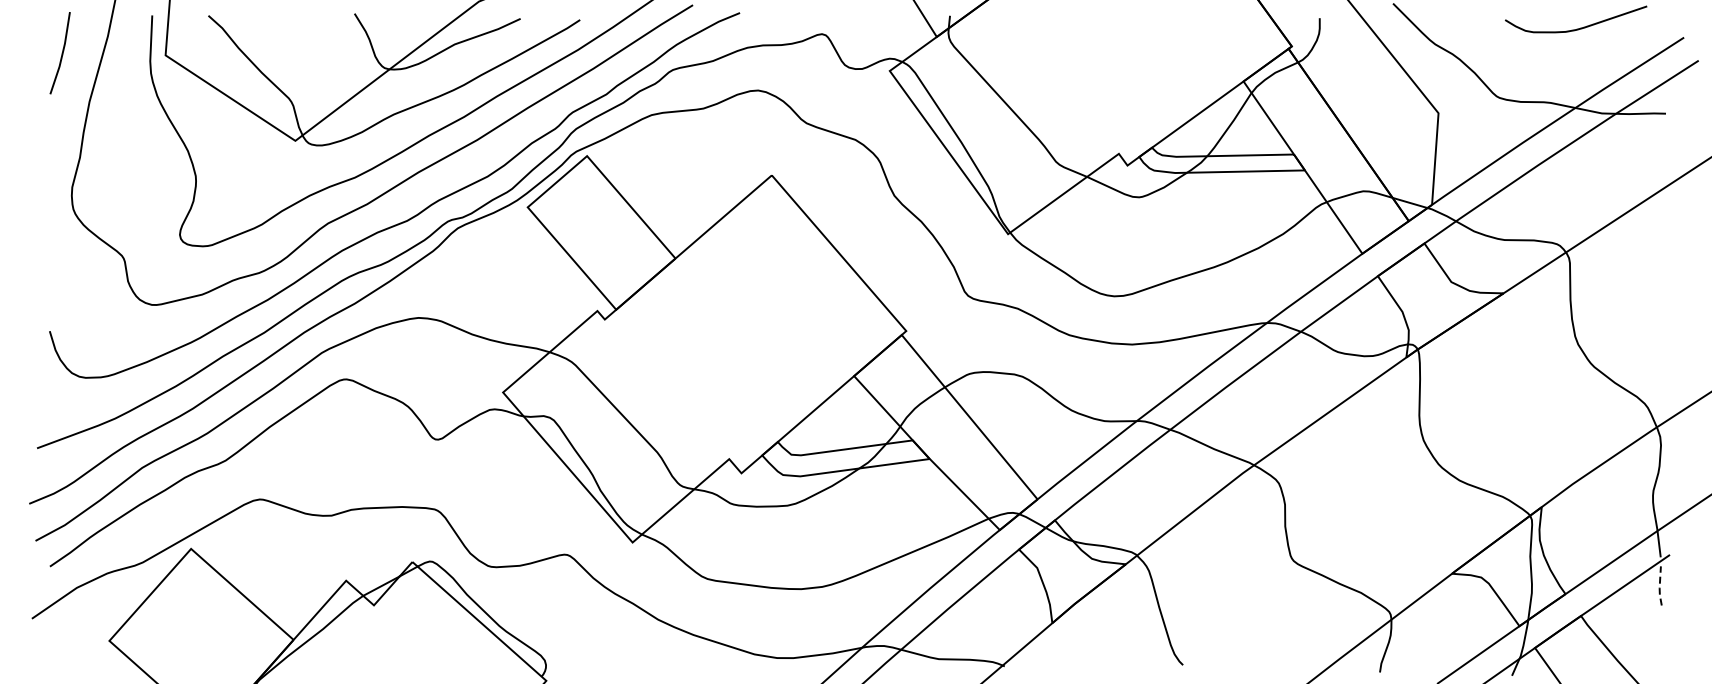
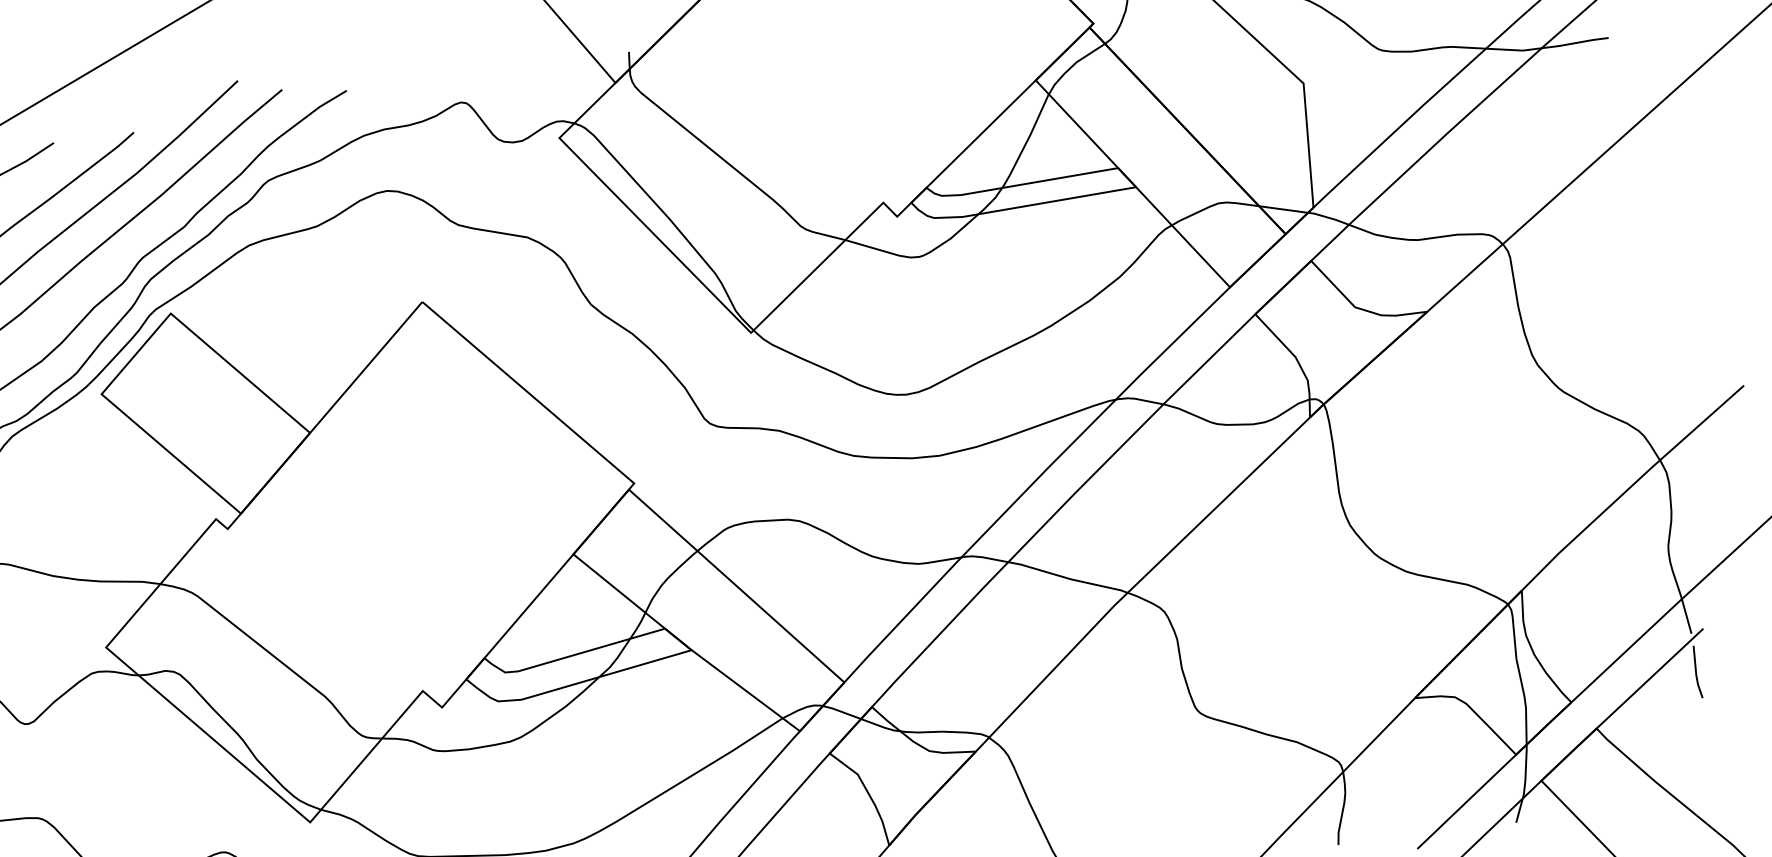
line: (1659, 587) -> (1695, 674), dashed -> solid

